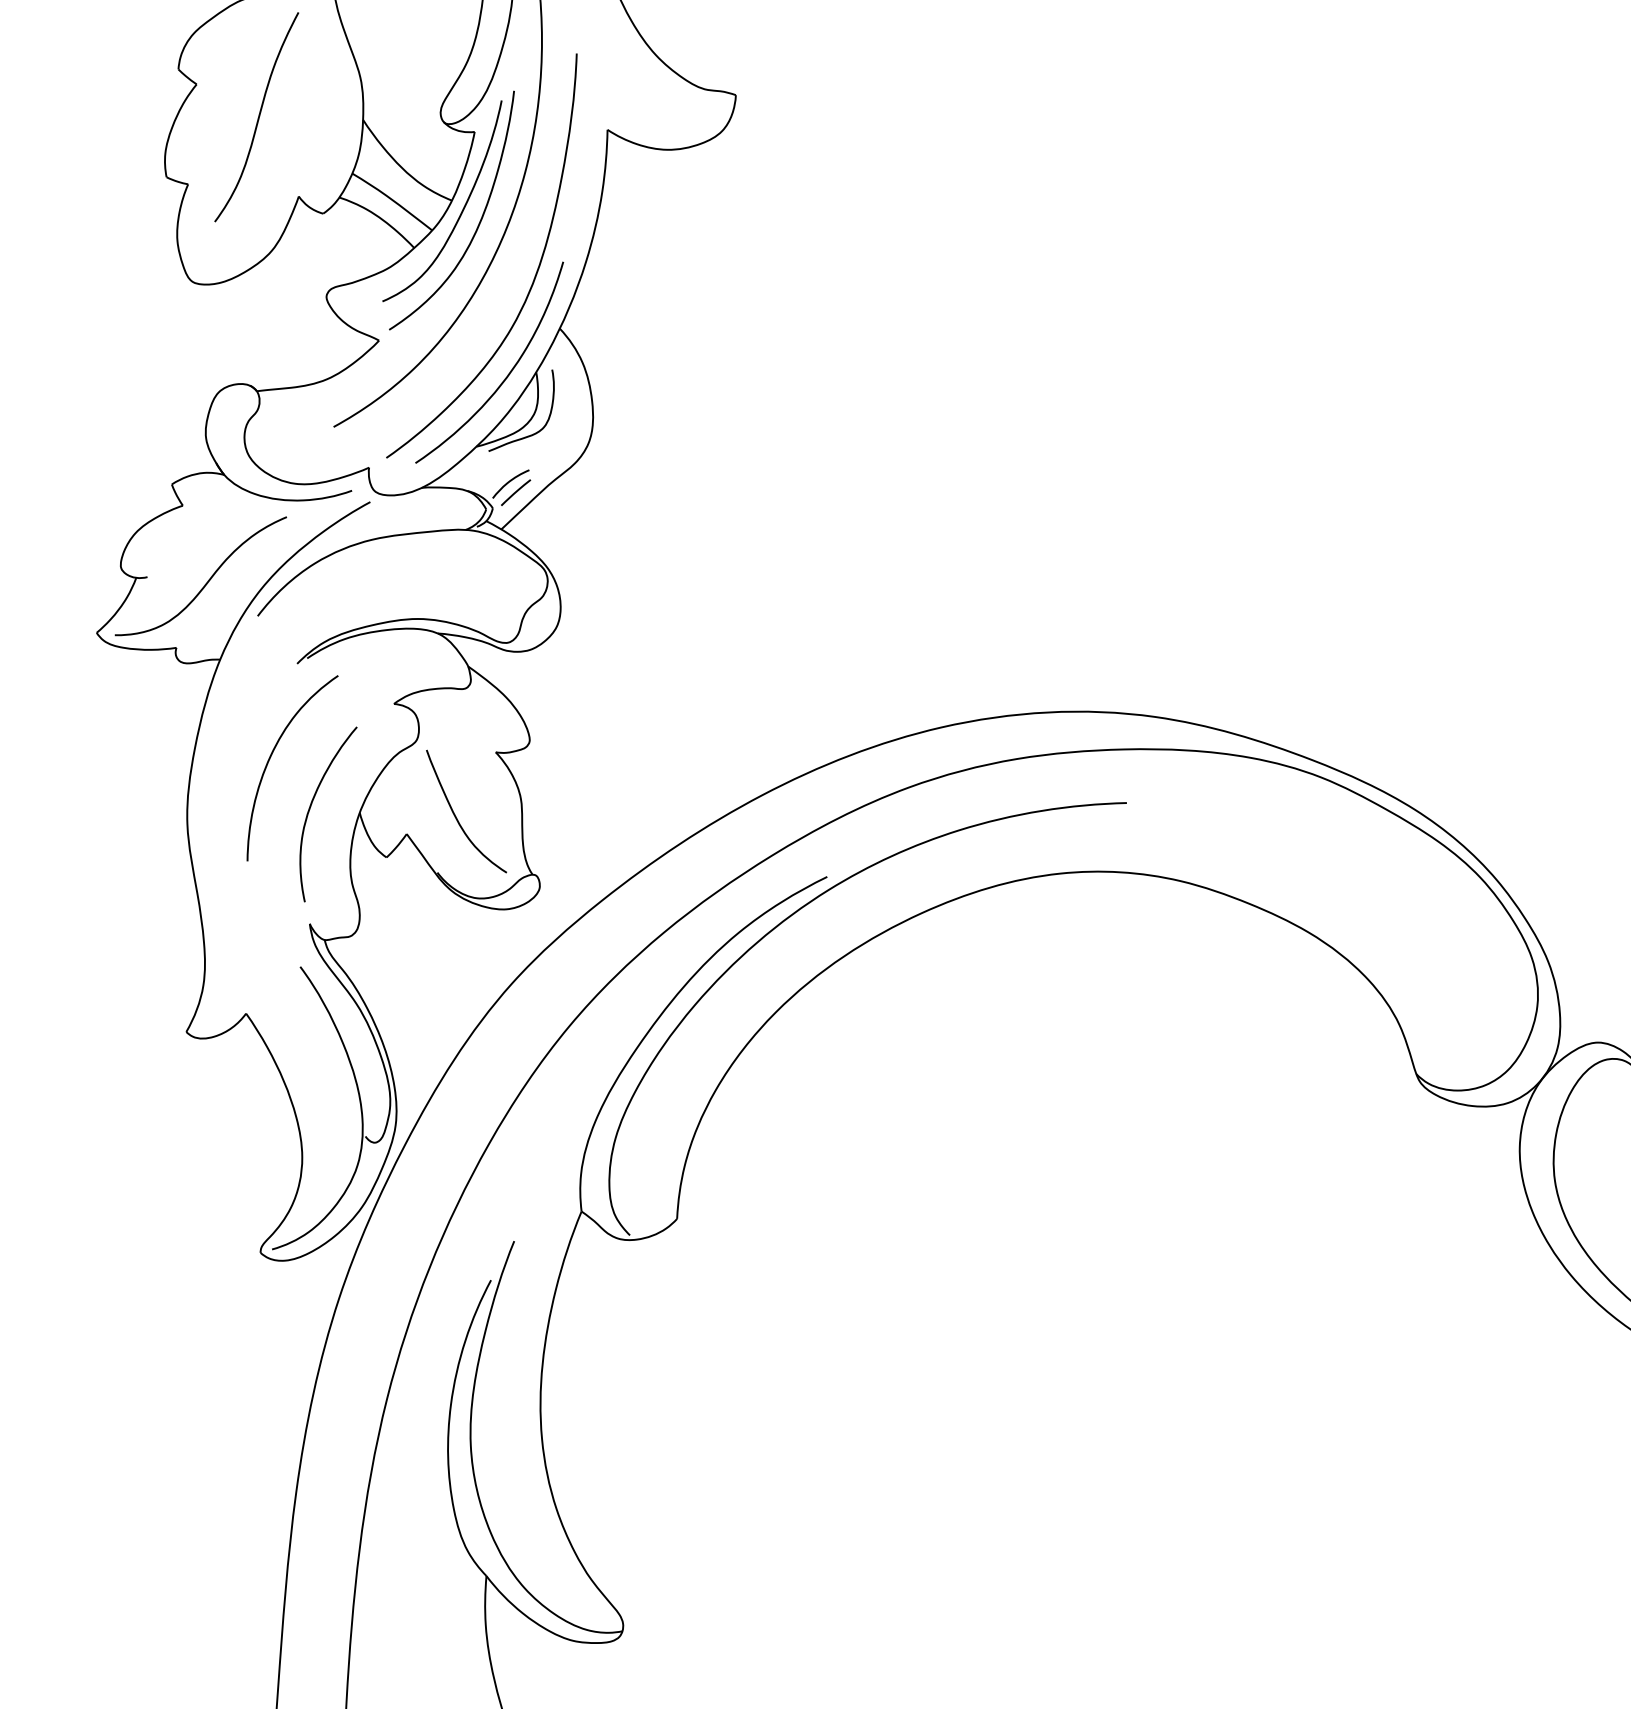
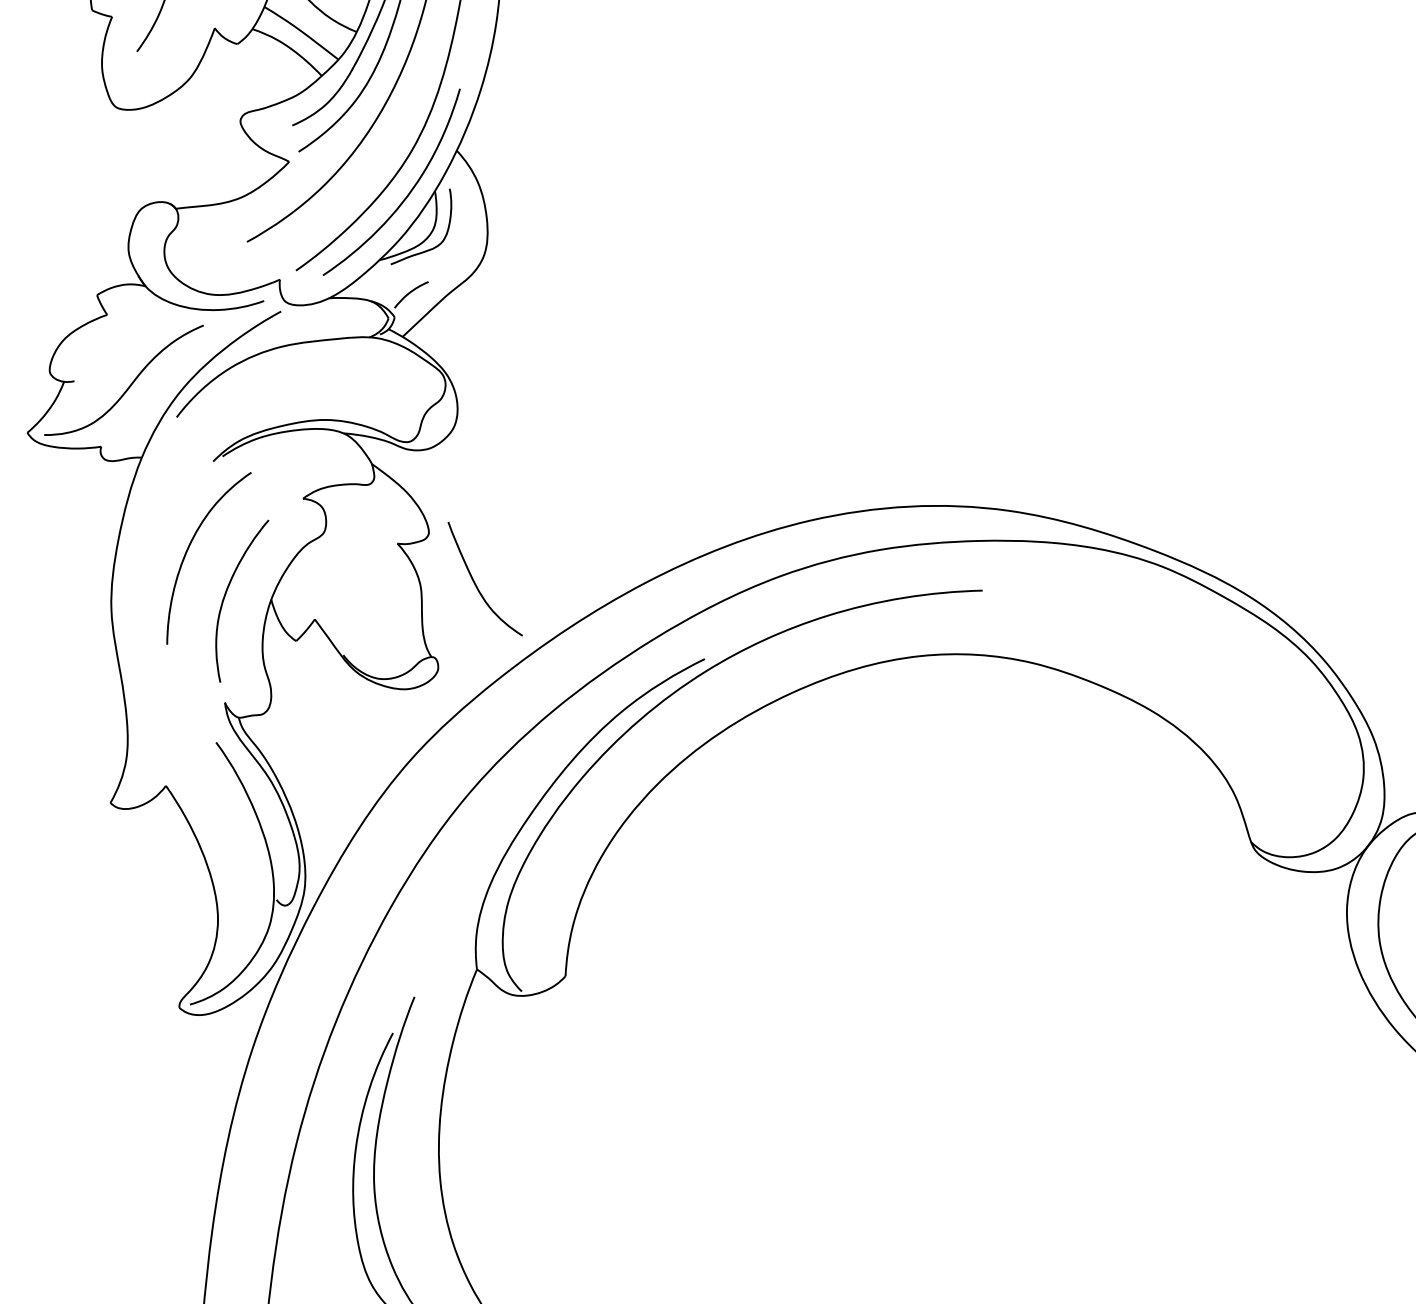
line: (516, 492) -> (416, 302), removed
curve: (456, 816) -> (475, 583), moved

